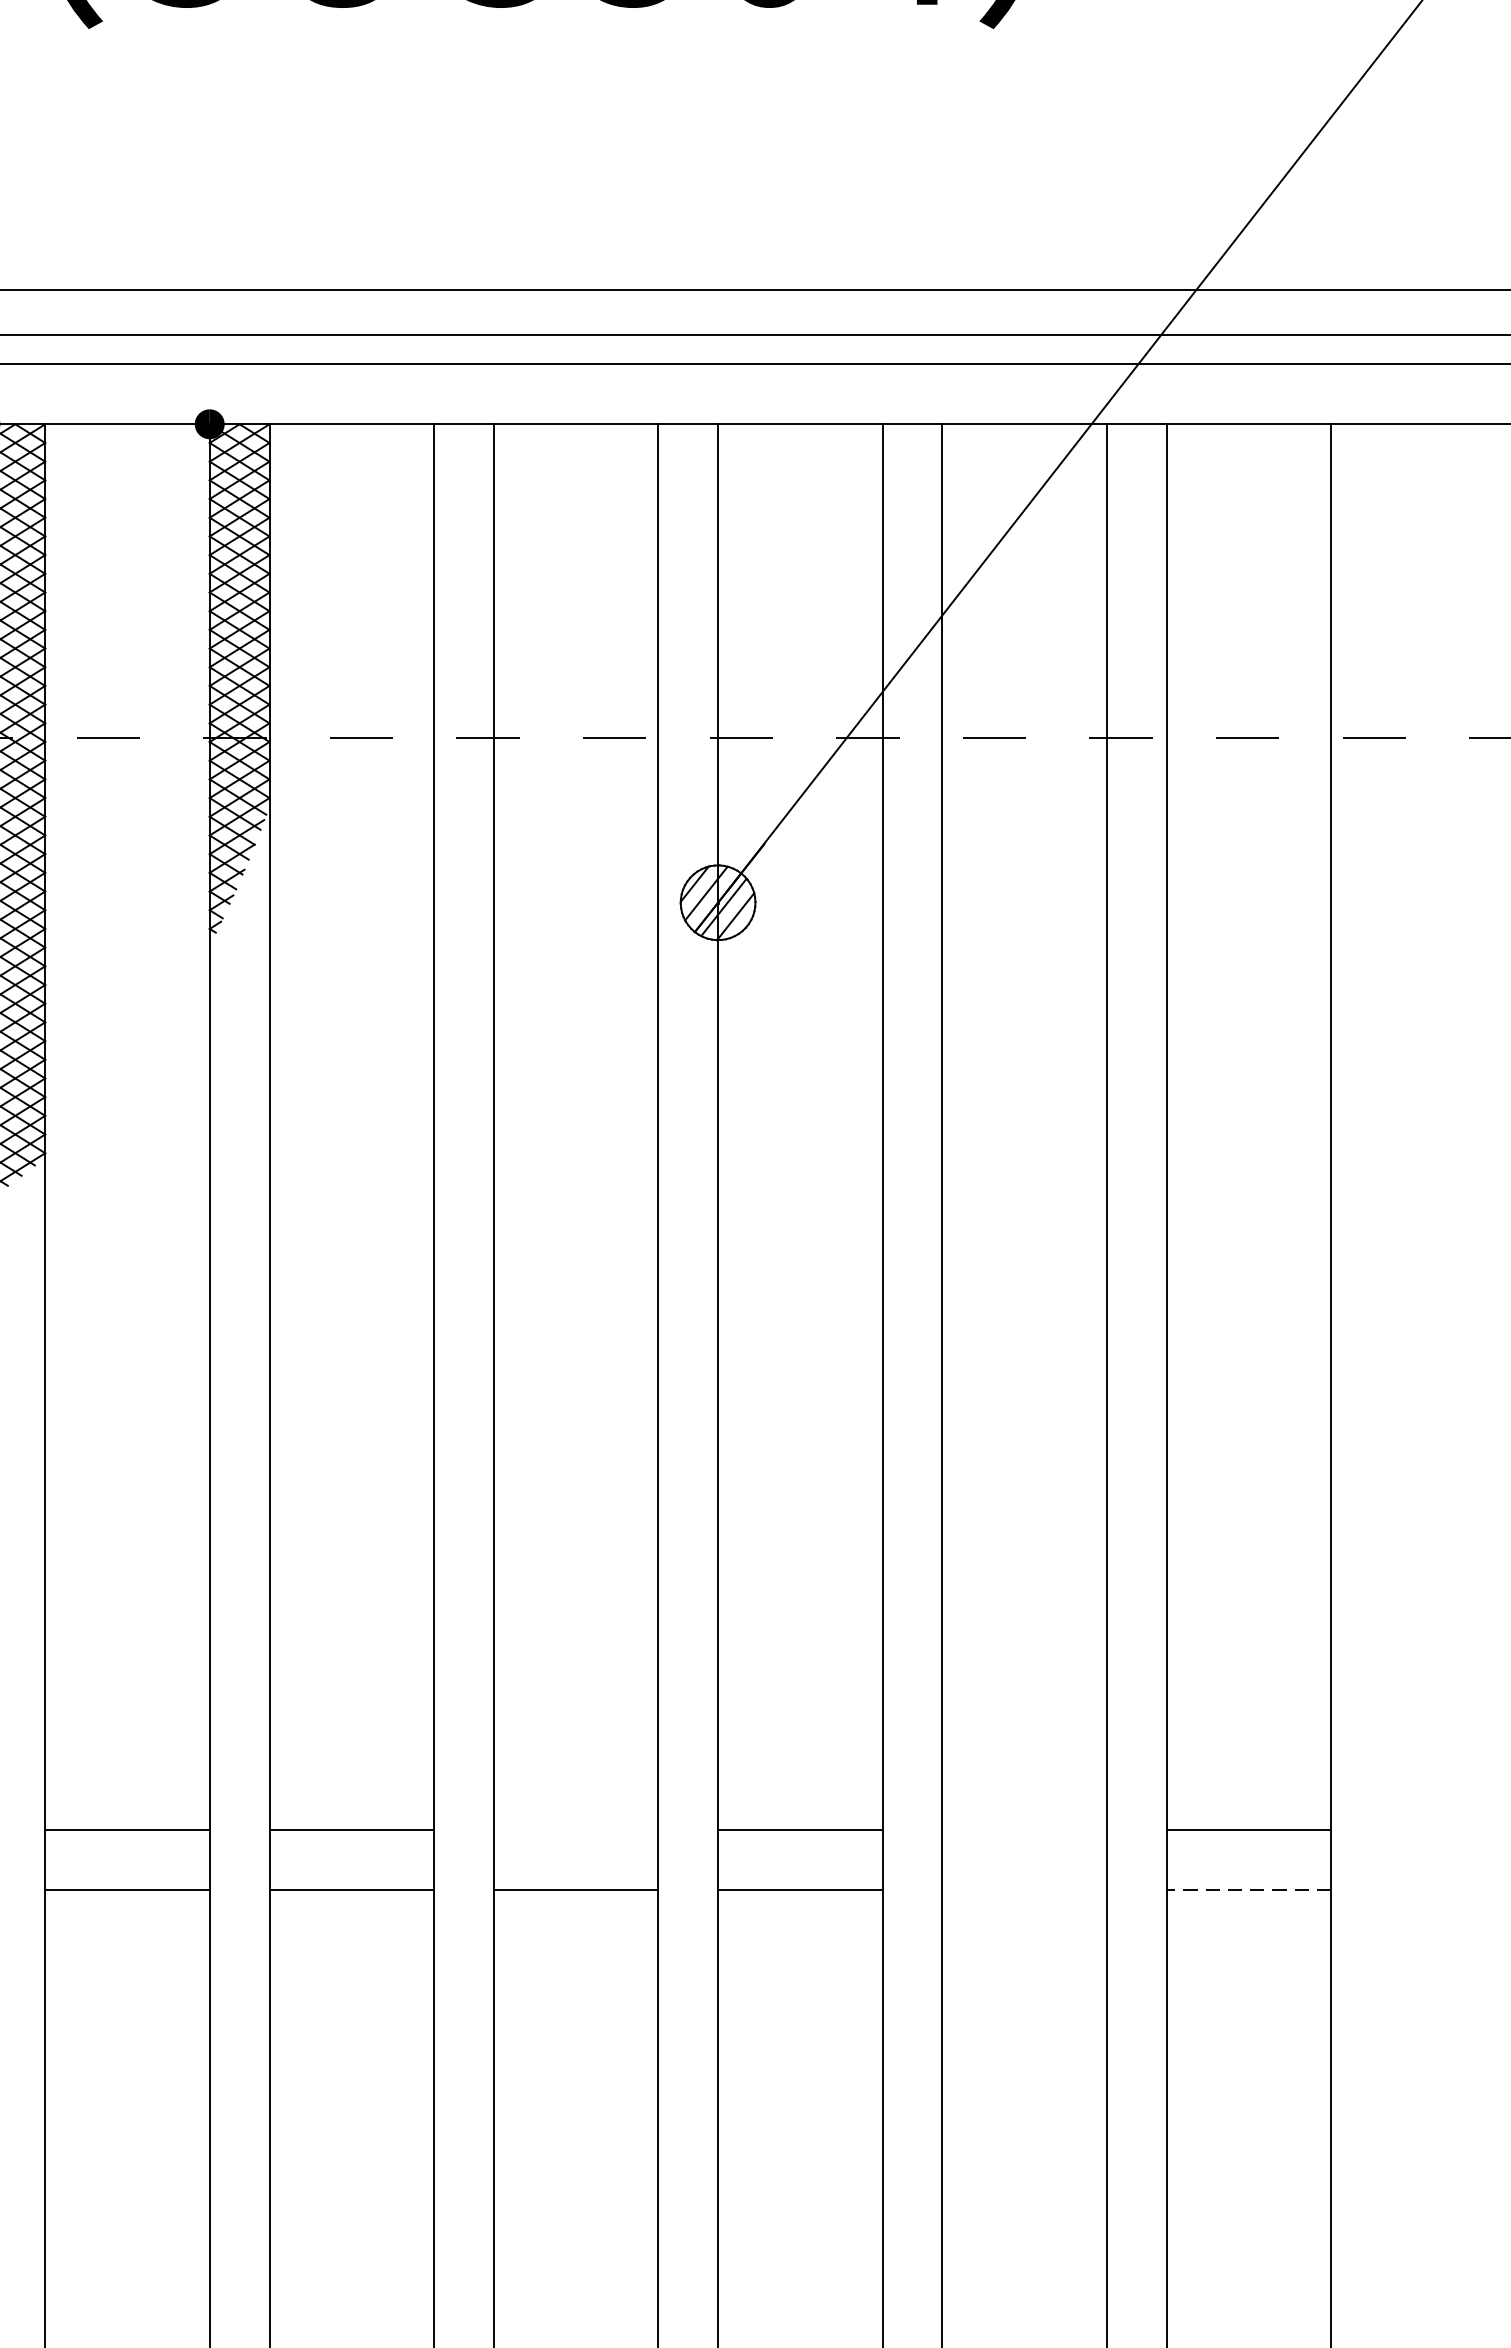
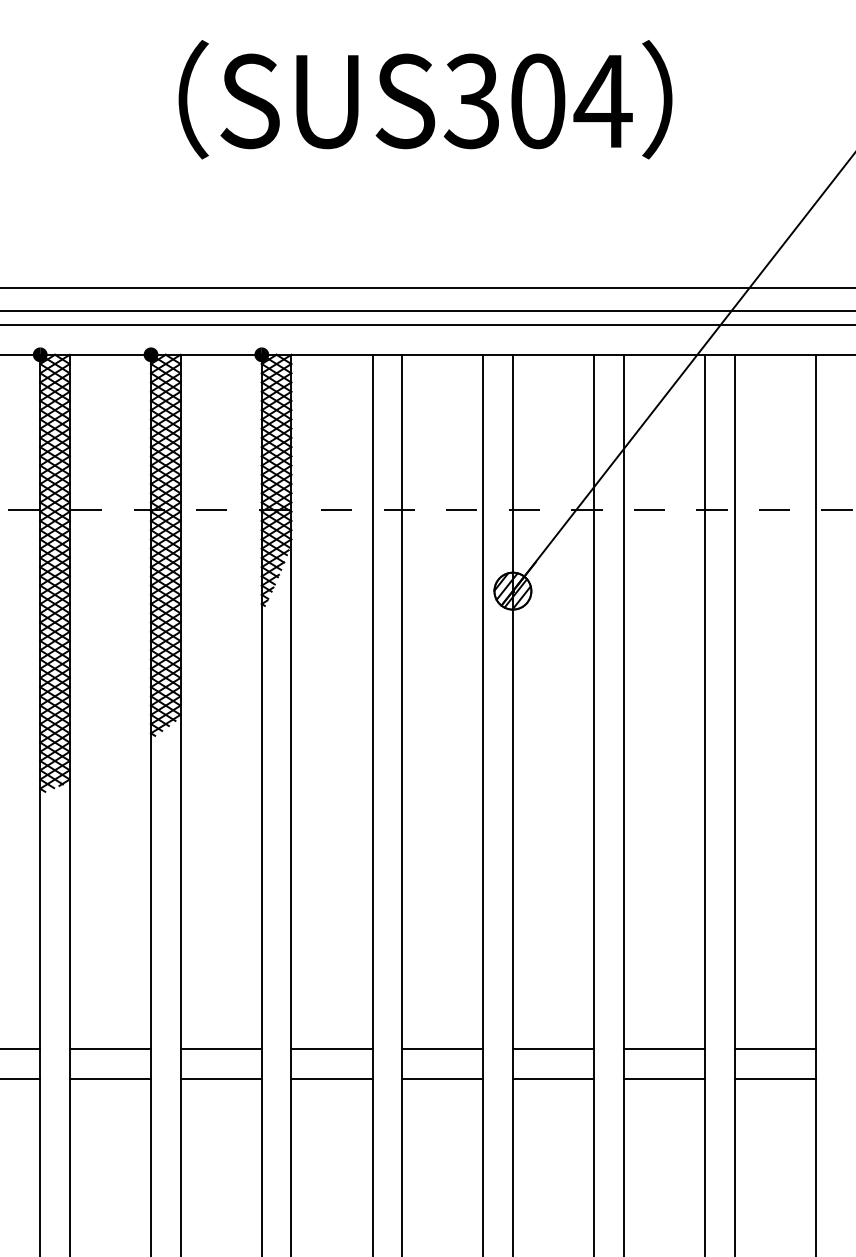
line: (575, 1830) -> (442, 1049), added
line: (1022, 1830) -> (663, 1049), added
line: (1022, 1889) -> (663, 1078), added
line: (1249, 1889) -> (775, 1078), dashed -> solid

